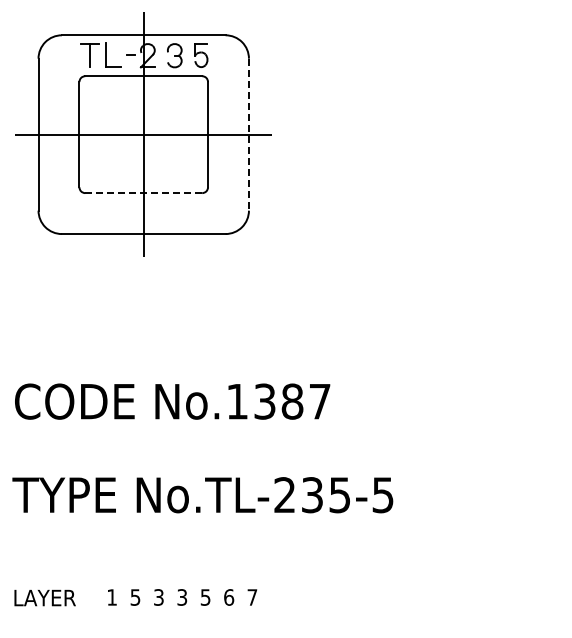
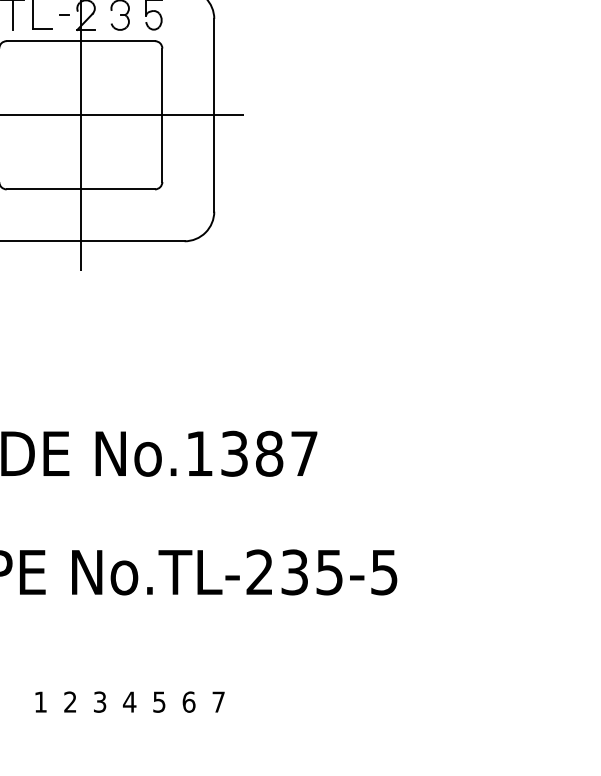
line: (248, 134) -> (213, 115), dashed -> solid
line: (144, 193) -> (81, 189), dashed -> solid
text: (135, 597) -> (70, 702), 5 -> 2
text: (182, 597) -> (129, 702), 3 -> 4

